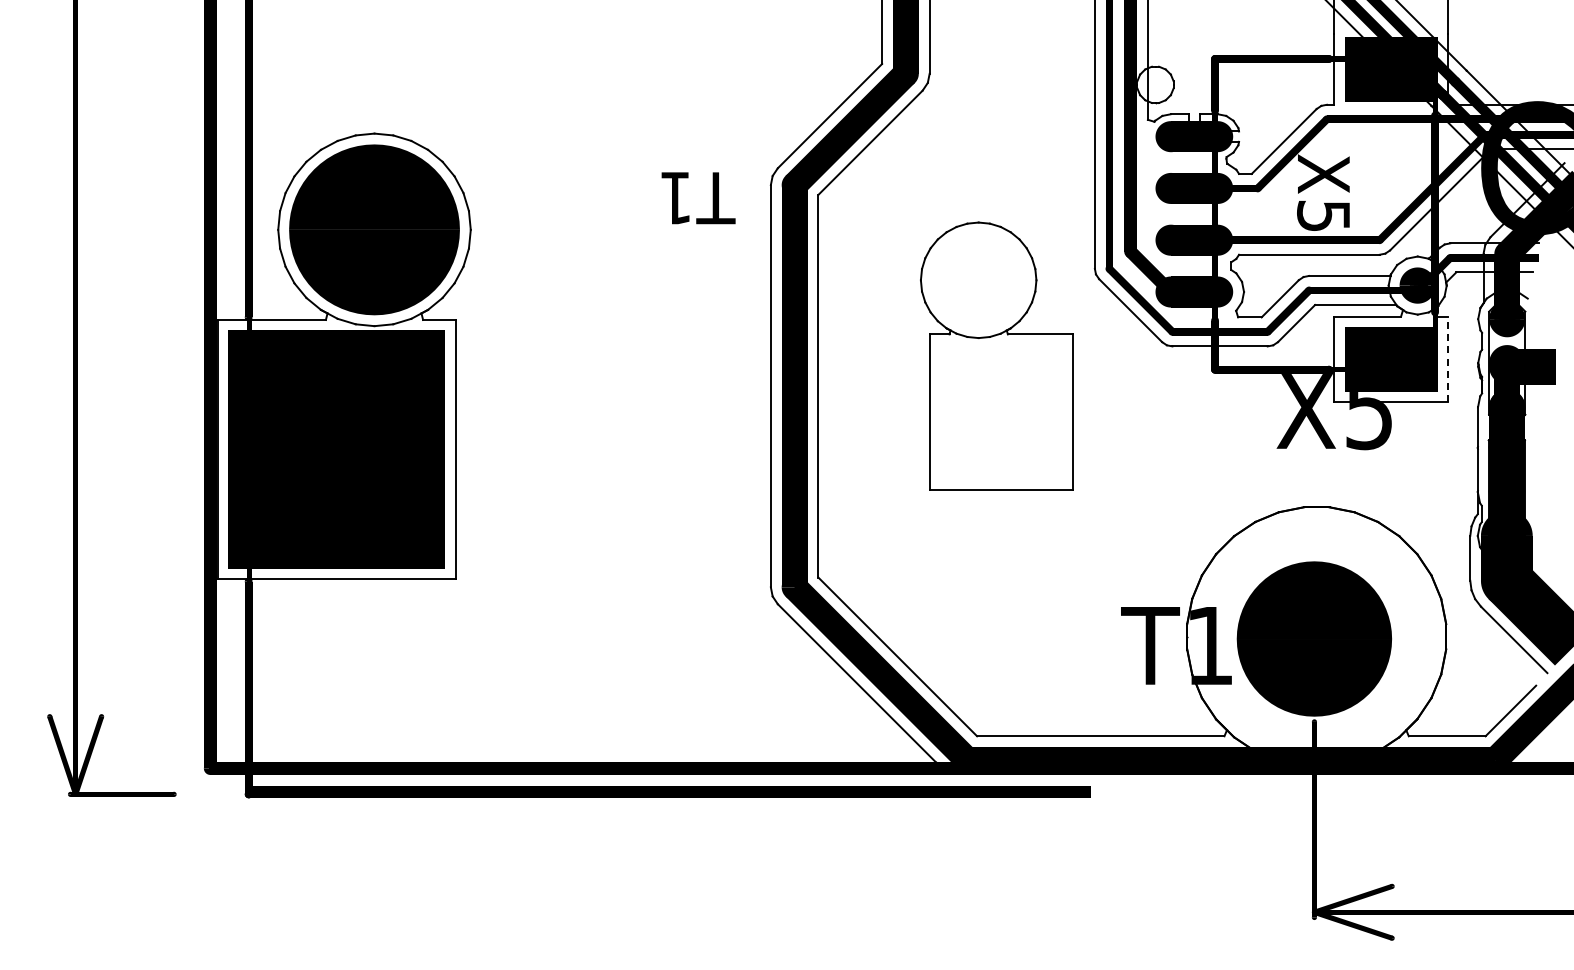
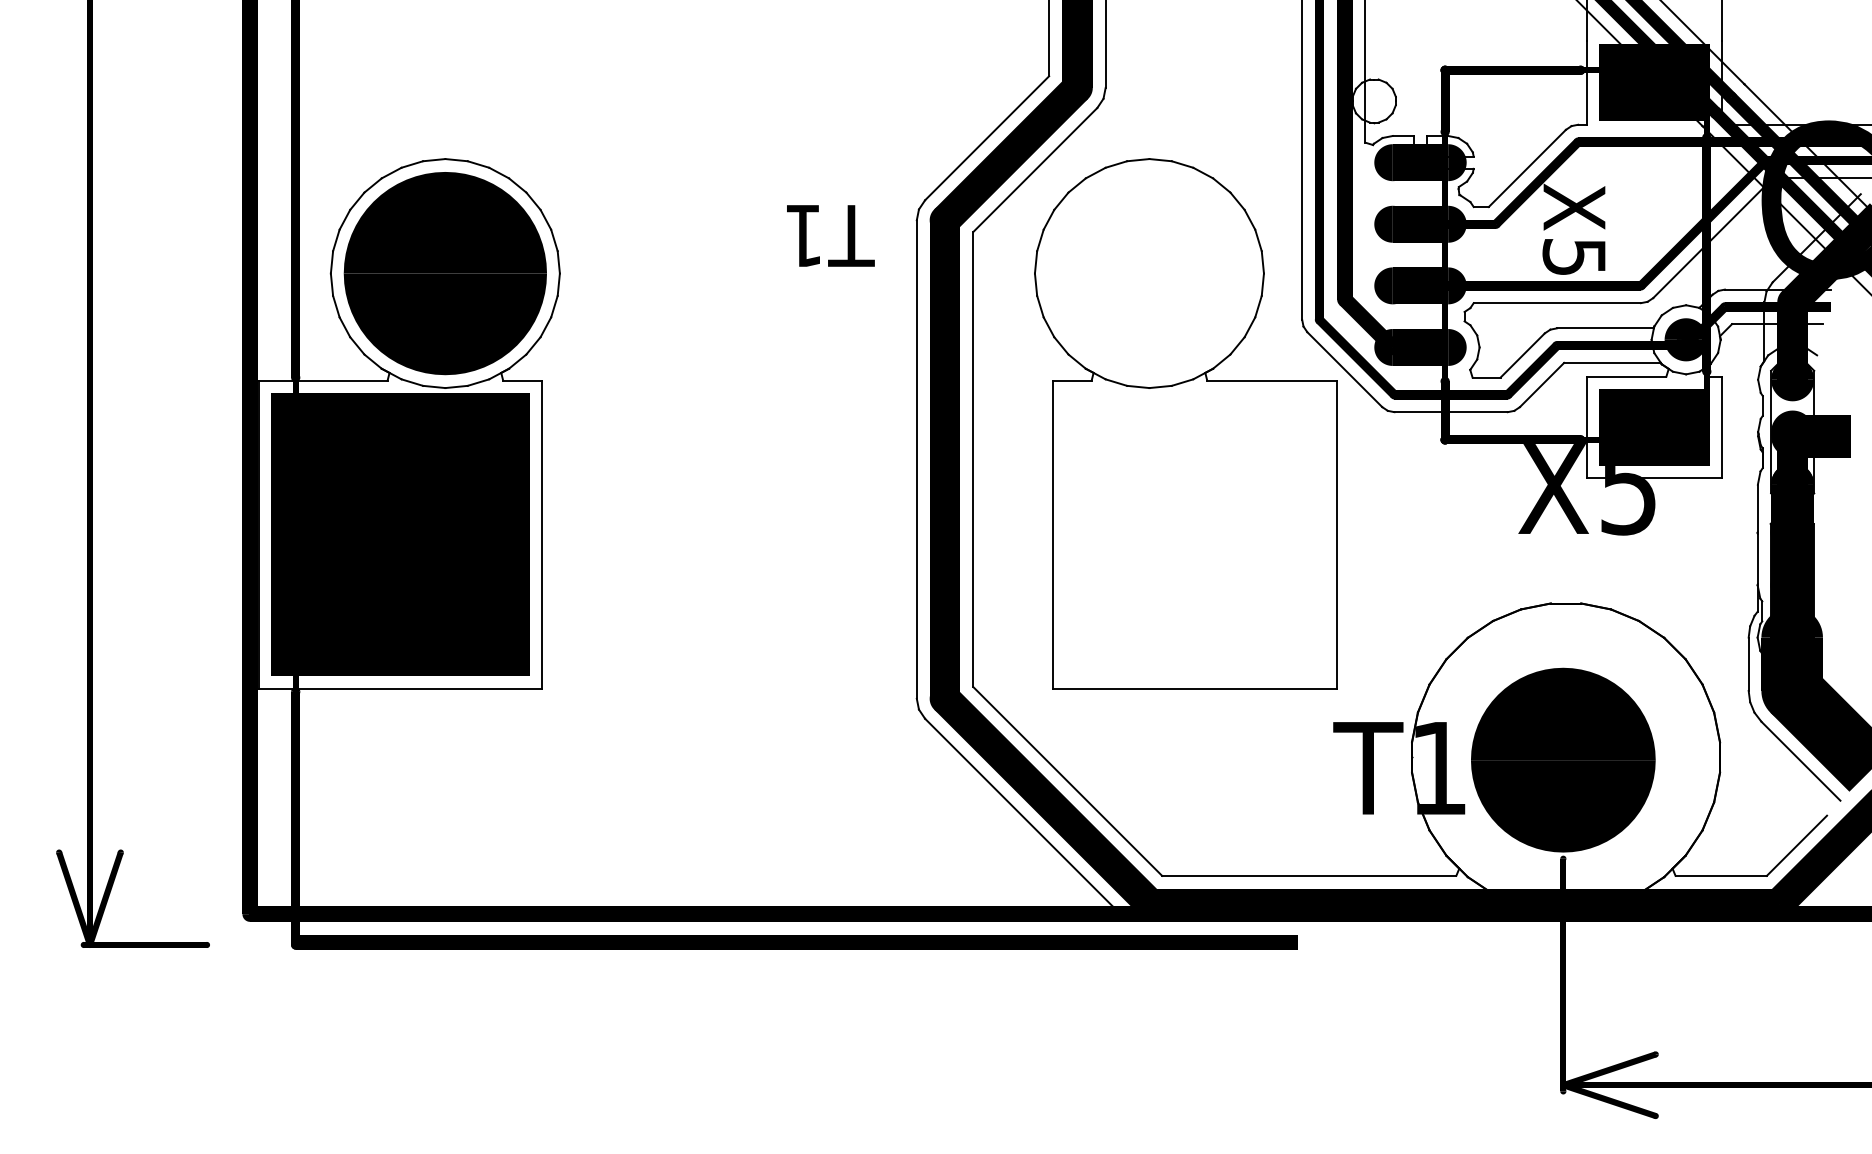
part: (996, 355) -> (1185, 422), size x1.67
line: (1448, 359) -> (1722, 427), dashed -> solid

